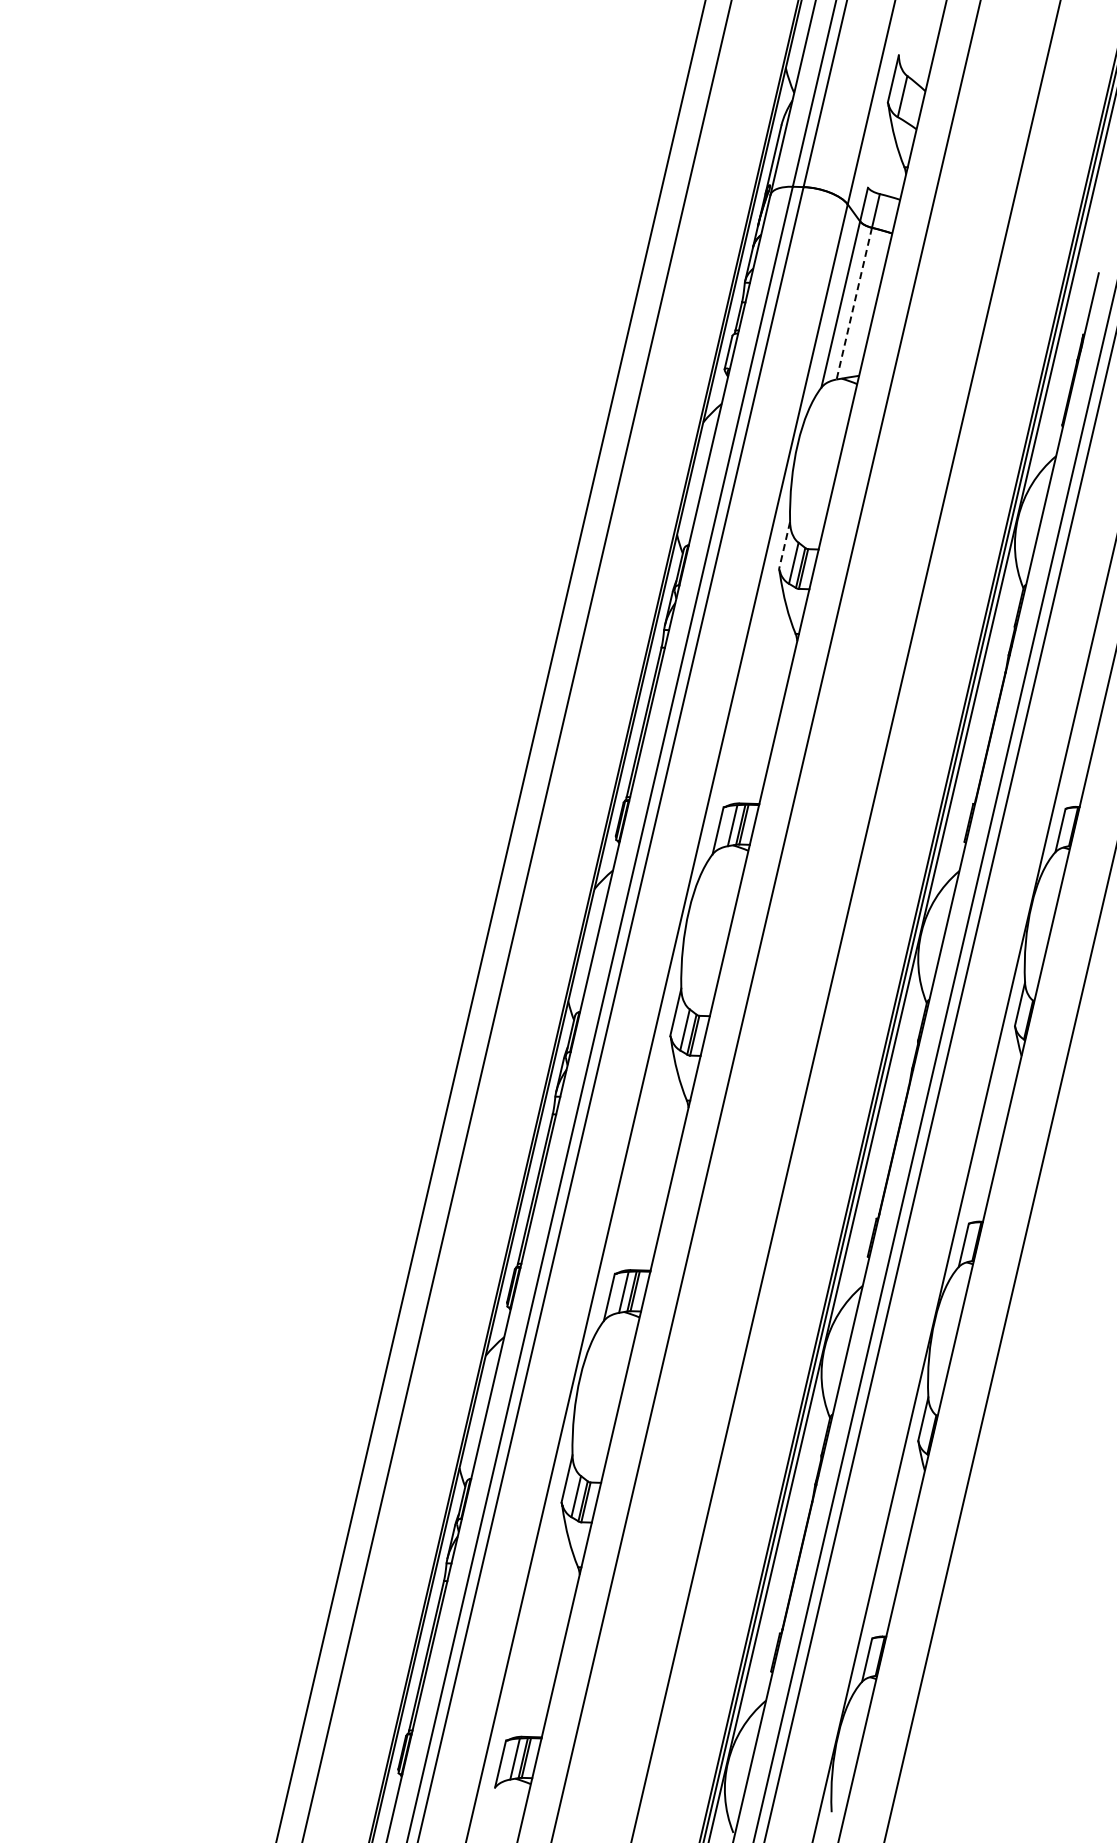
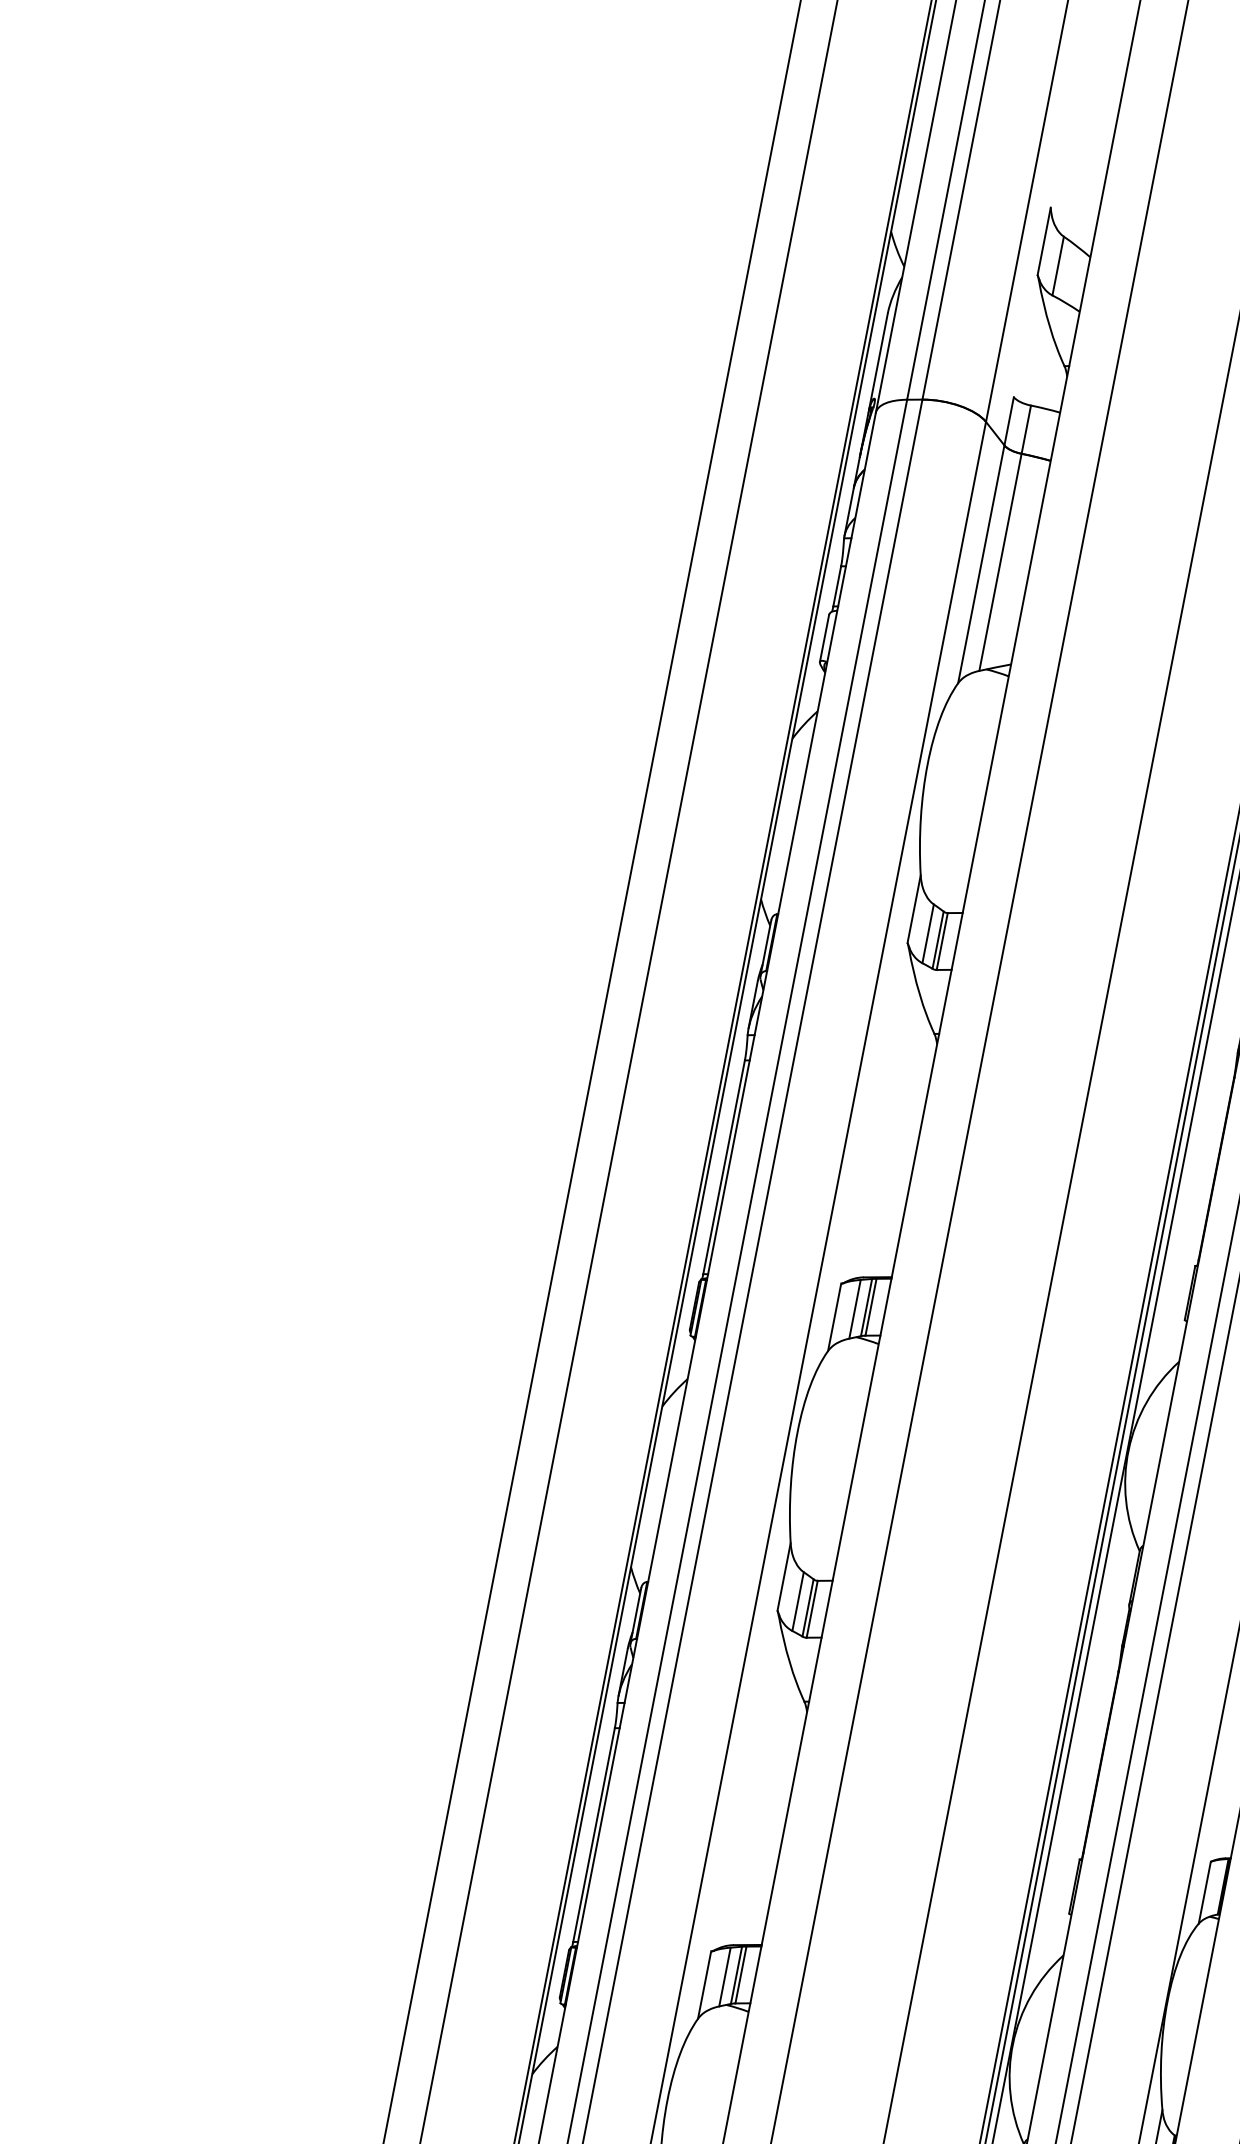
line: (854, 303) -> (1000, 562), dashed -> solid
line: (784, 546) -> (914, 910), dashed -> solid

